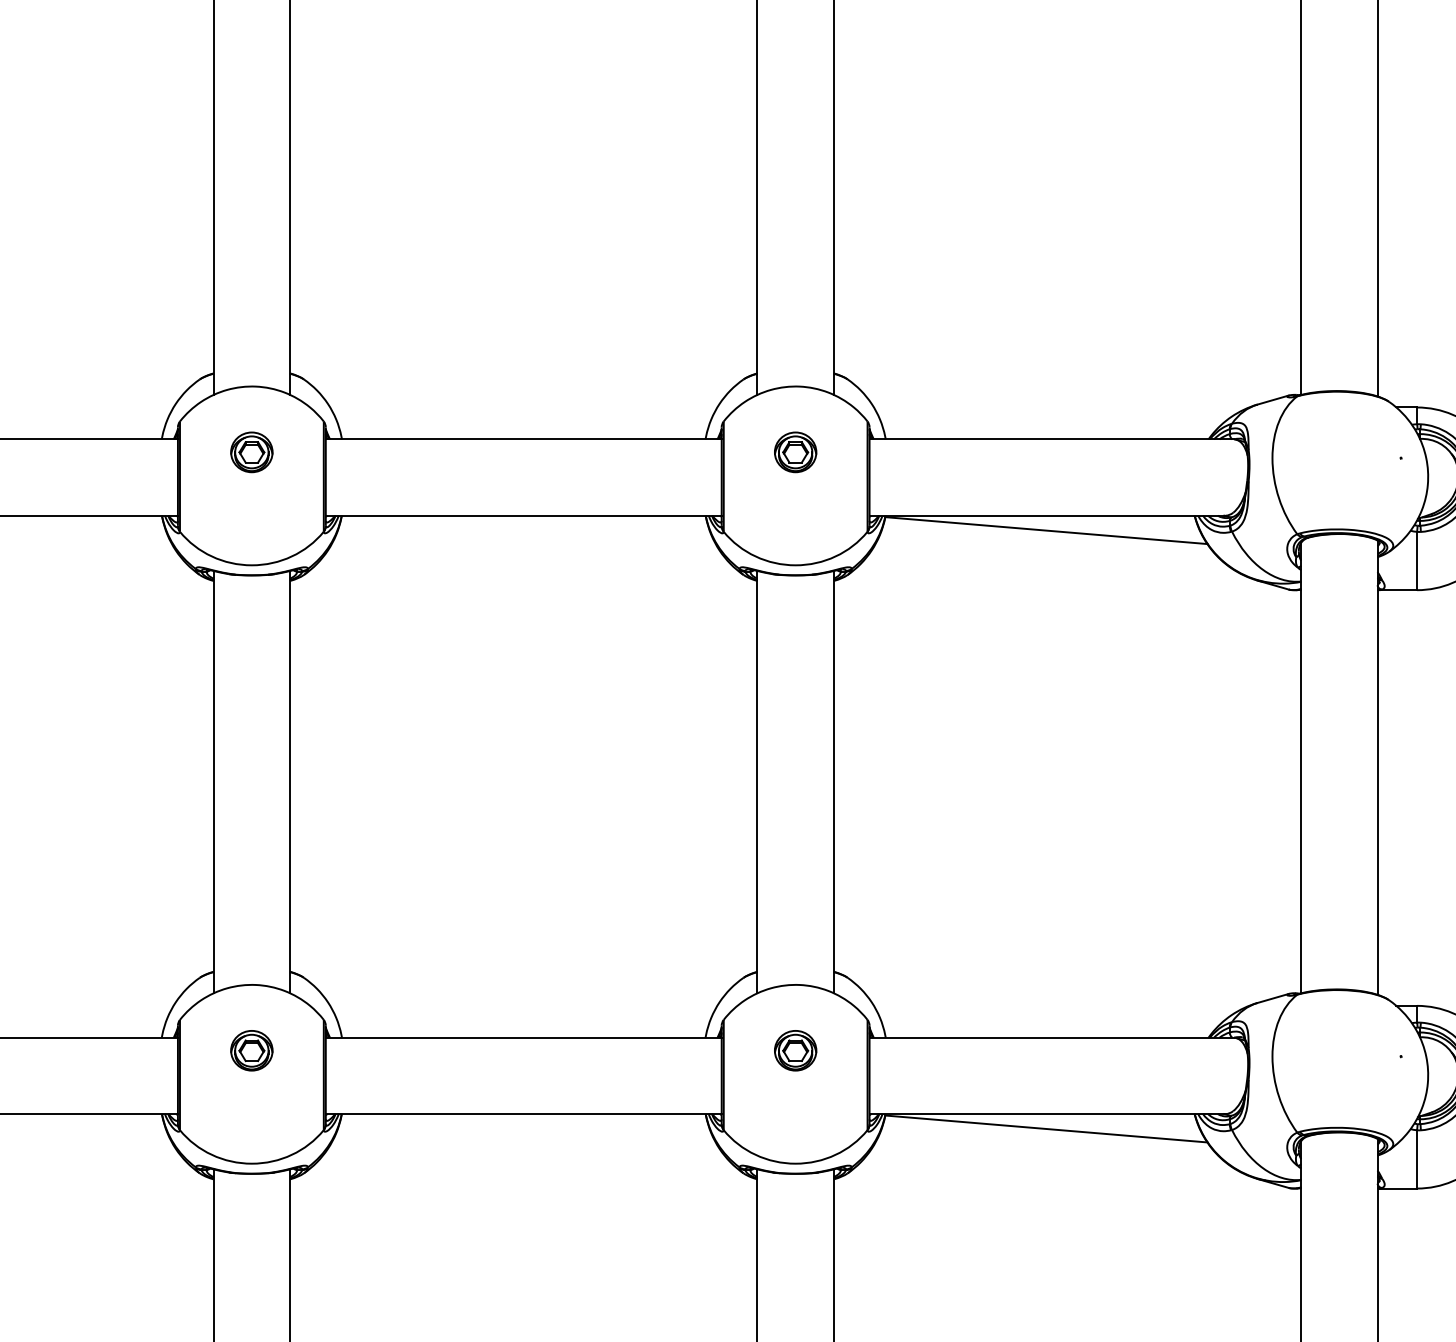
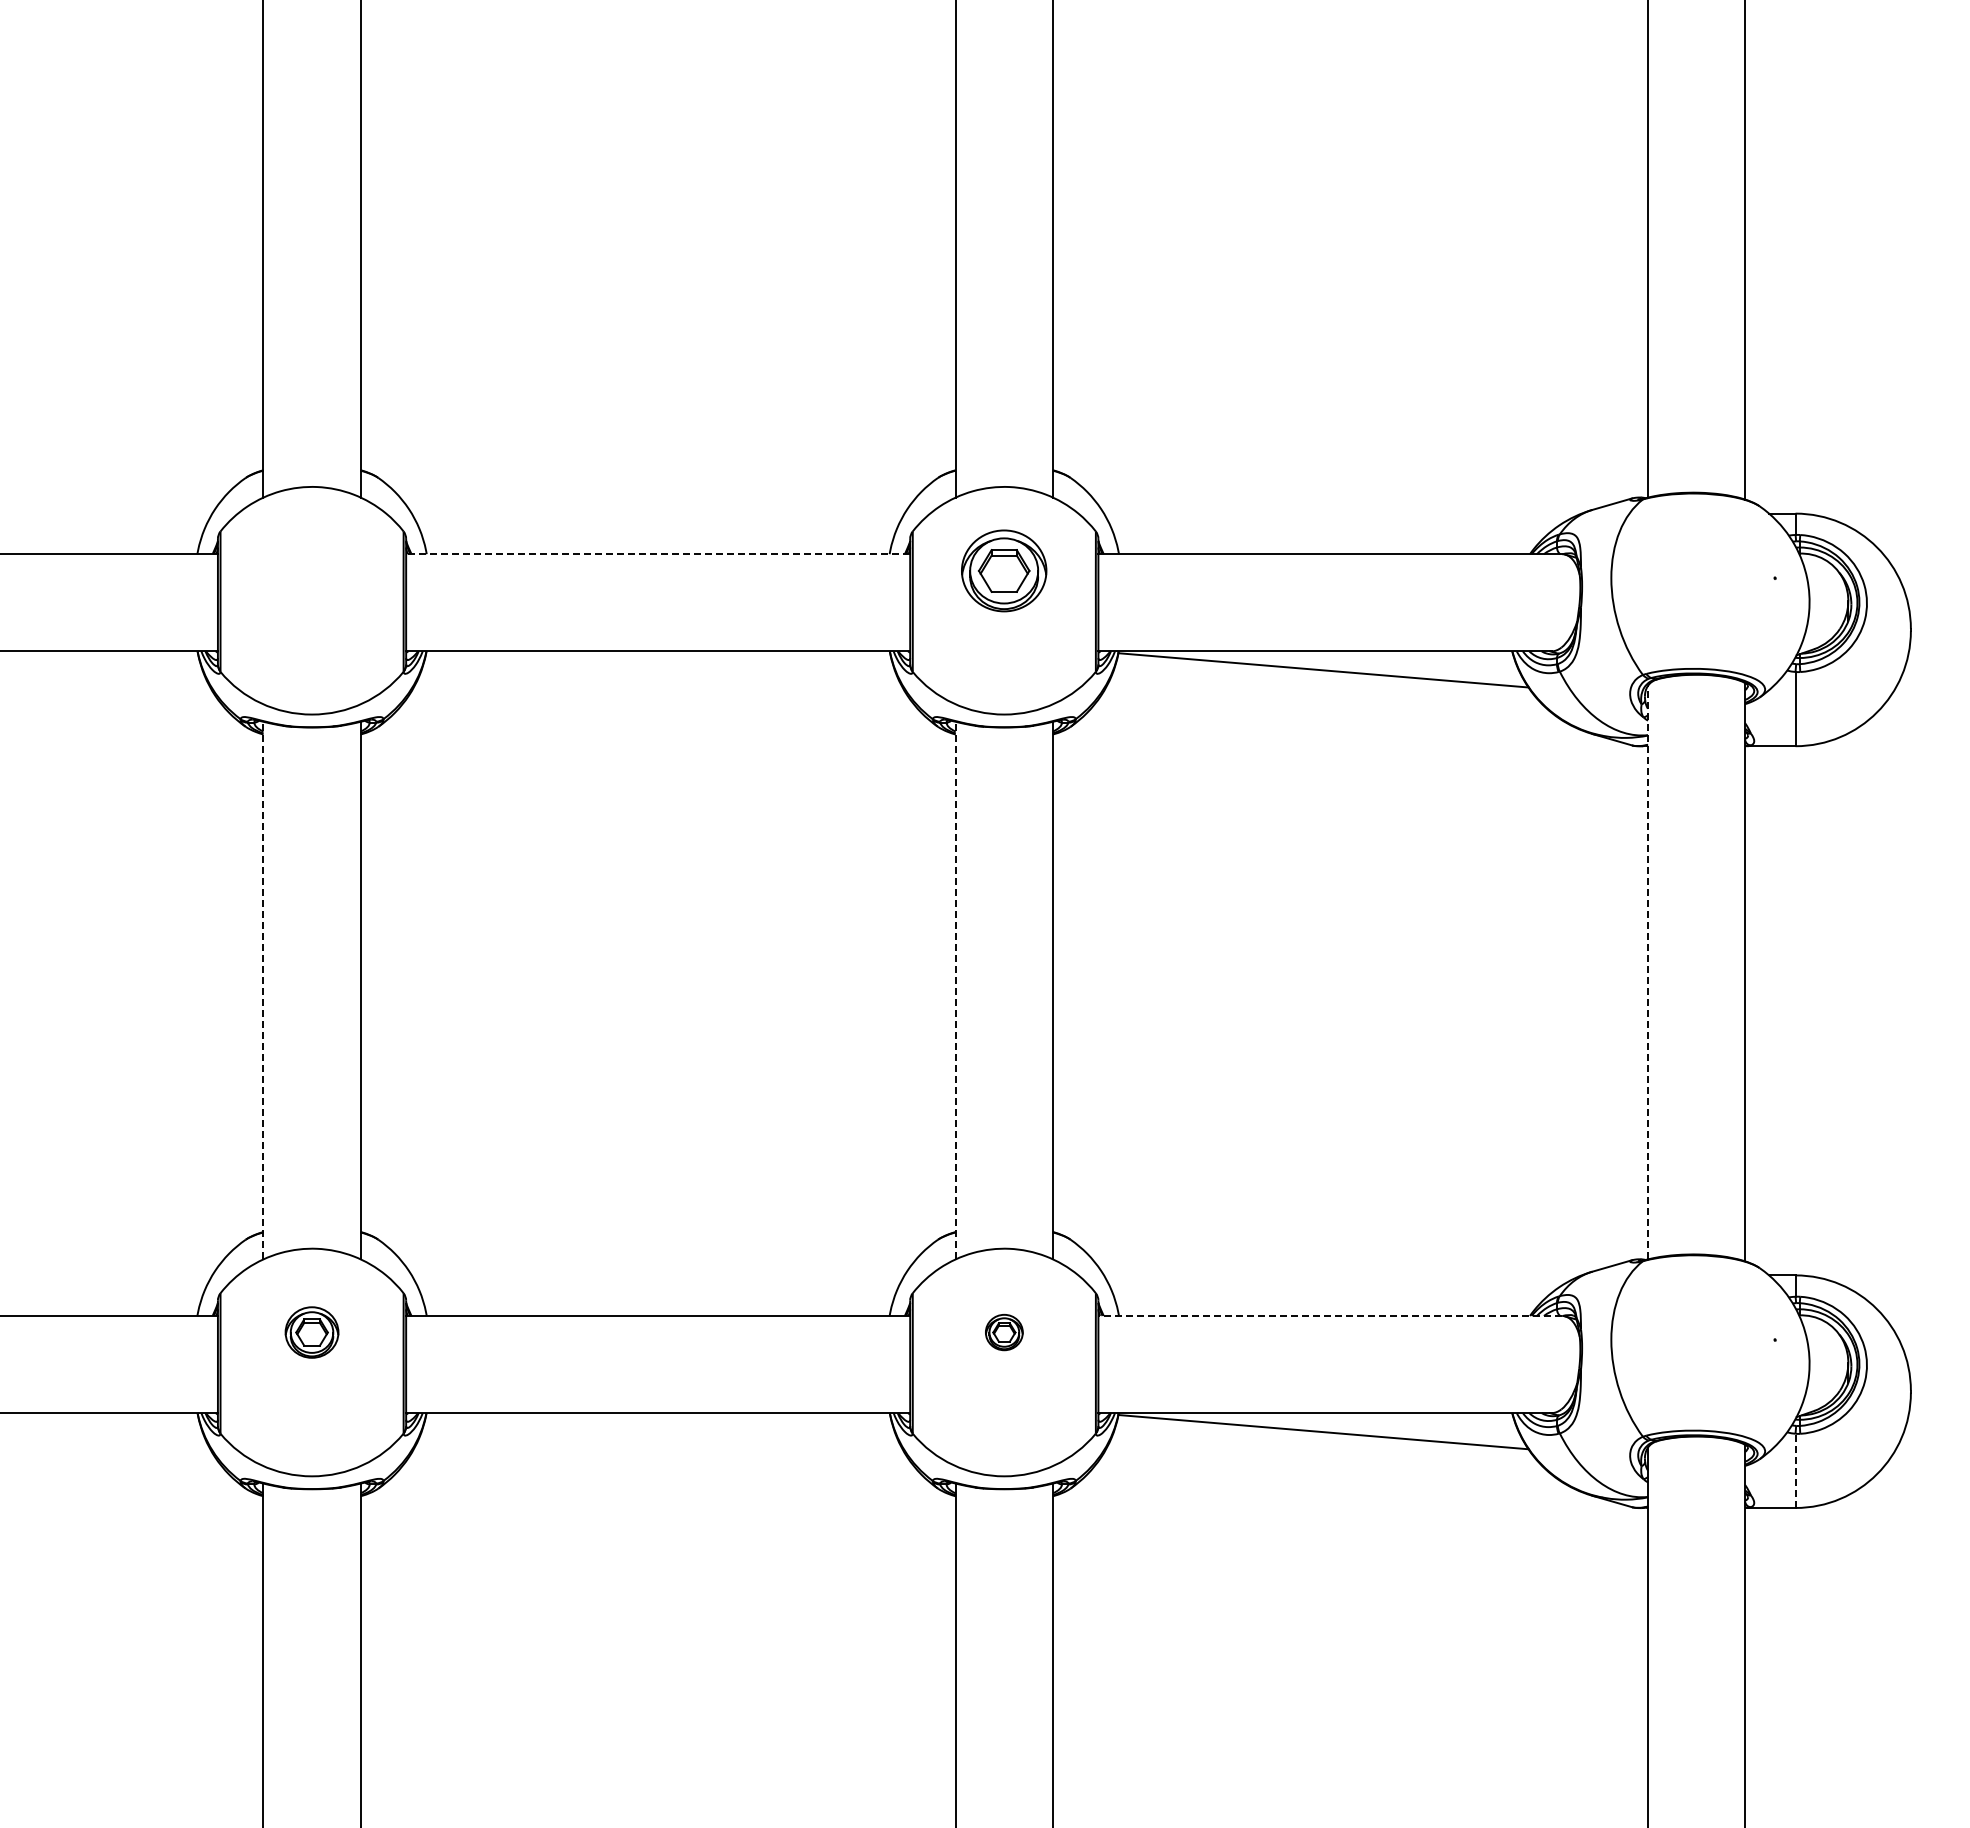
line: (523, 439) -> (657, 554), solid -> dashed
part: (251, 452) -> (311, 570), removed
part: (795, 452) -> (1004, 570), size x1.6
line: (1300, 767) -> (1647, 972), solid -> dashed
line: (213, 782) -> (263, 990), solid -> dashed
line: (757, 782) -> (955, 990), solid -> dashed
line: (1051, 1037) -> (1330, 1315), solid -> dashed
part: (795, 1050) -> (1004, 1332), size x0.7
line: (1417, 1159) -> (1795, 1470), solid -> dashed

